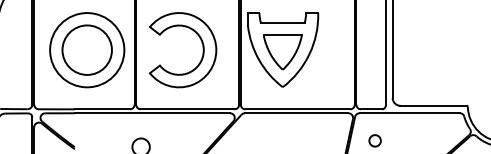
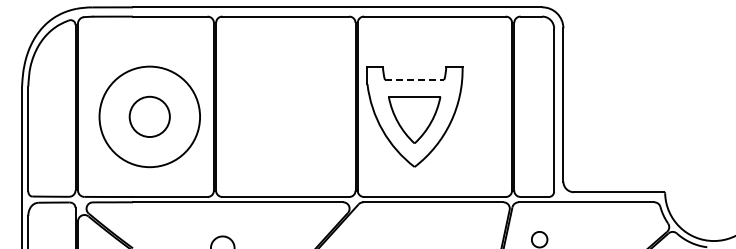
line: (282, 23) -> (414, 80), solid -> dashed
circle: (87, 49) -> (149, 116), size x0.6
part: (202, 49) -> (306, 116), removed

